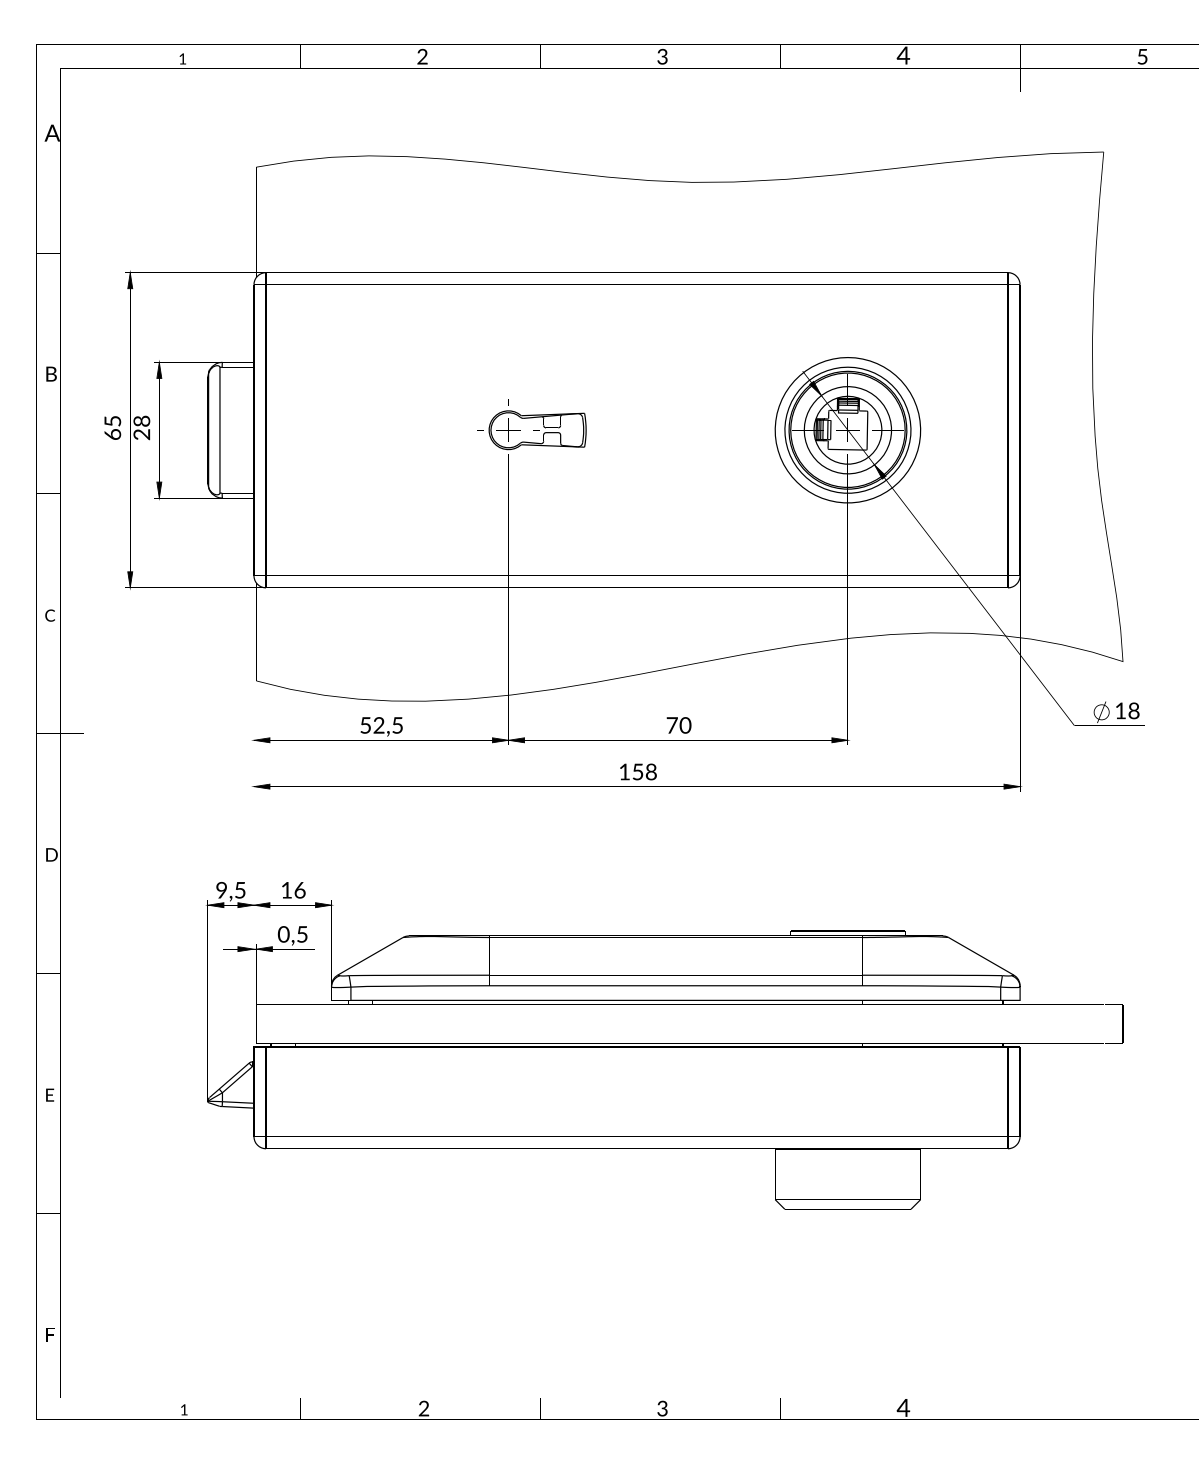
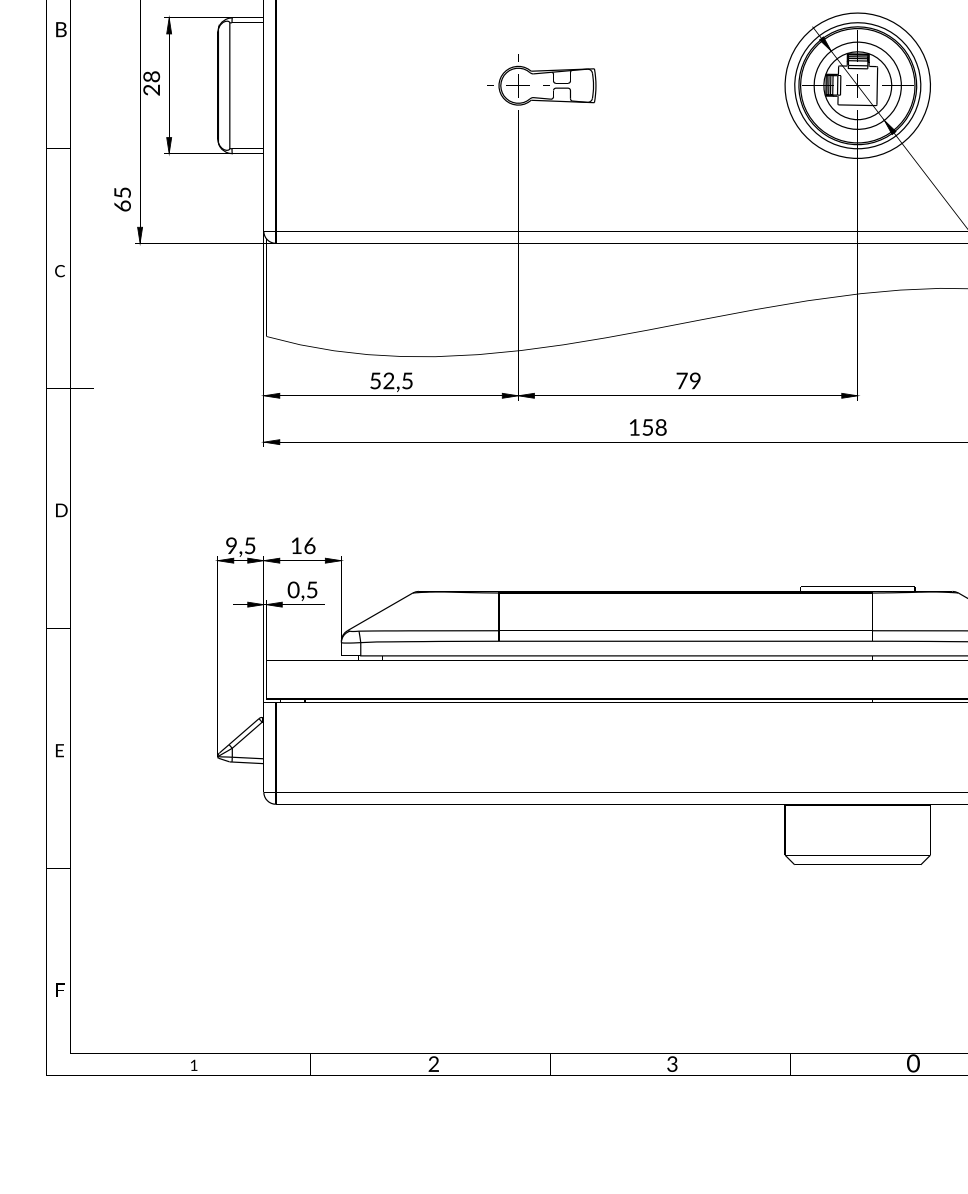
text: (112, 427) -> (122, 199), moved
text: (685, 725) -> (695, 381), 70 -> 79
text: (903, 1407) -> (913, 1063), 4 -> 0

